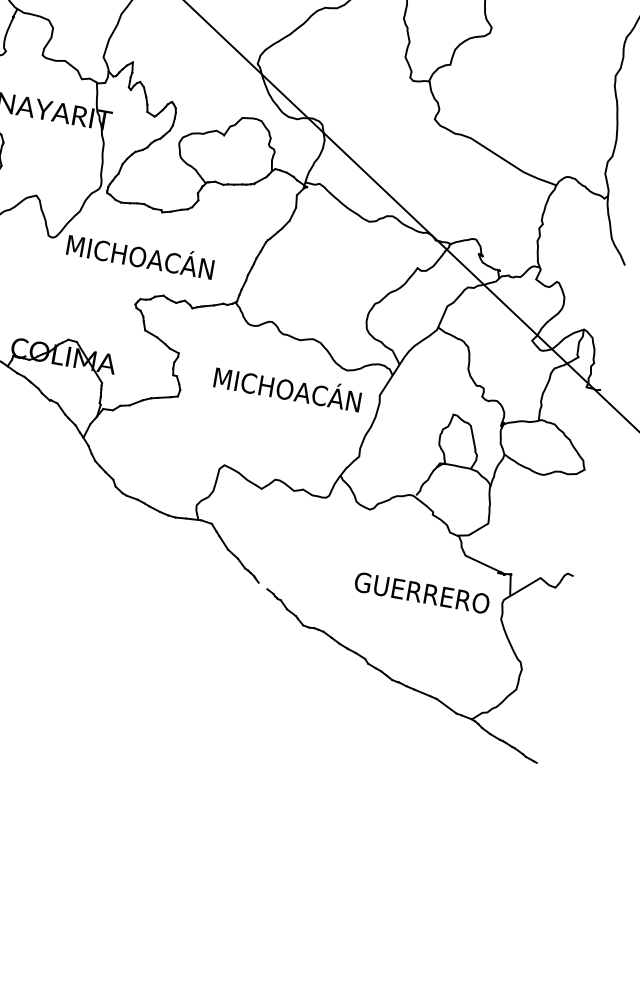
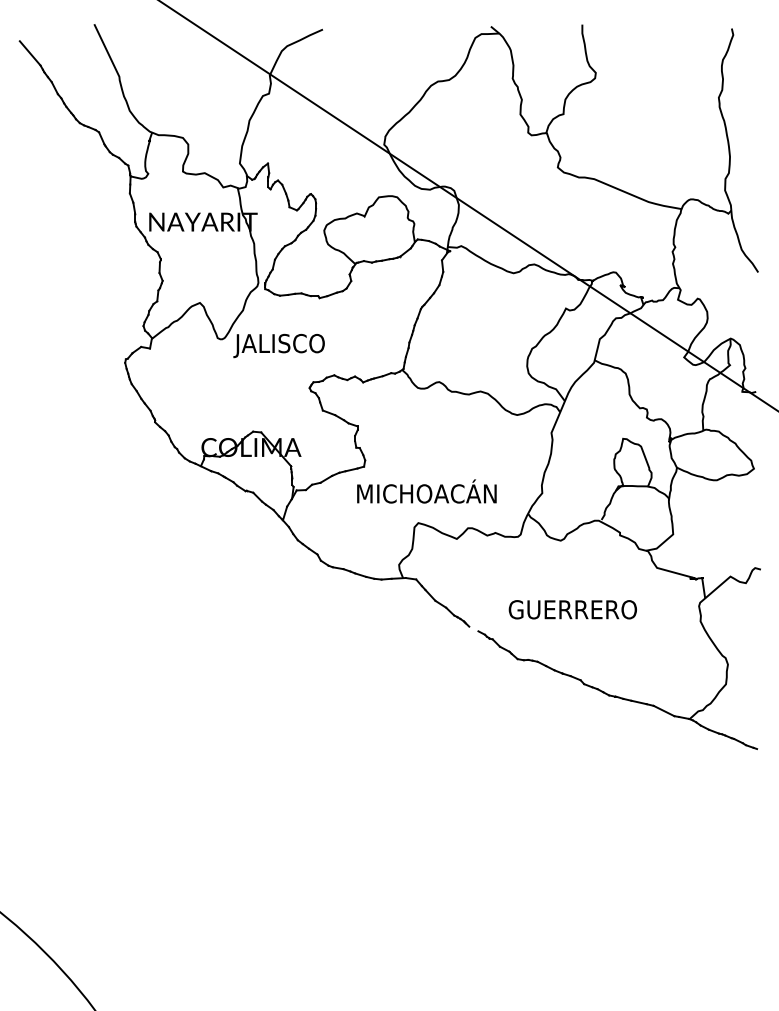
text: (138, 256) -> (304, 343), MICHOACÁN -> JALISCO
text: (287, 387) -> (426, 491), moved
text: (421, 592) -> (572, 609), moved

